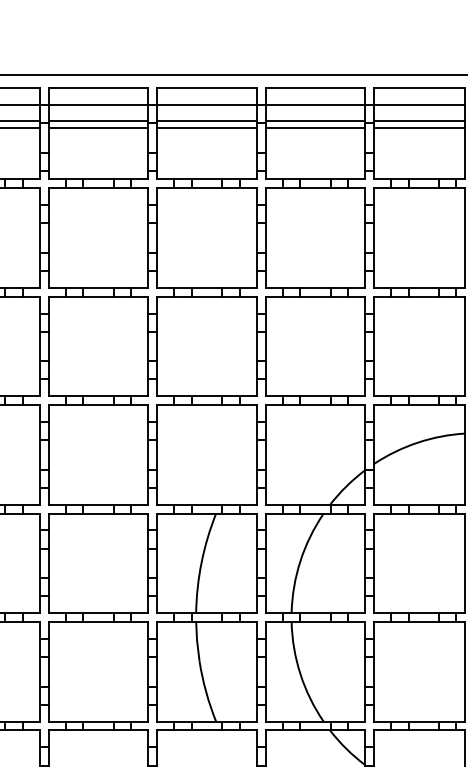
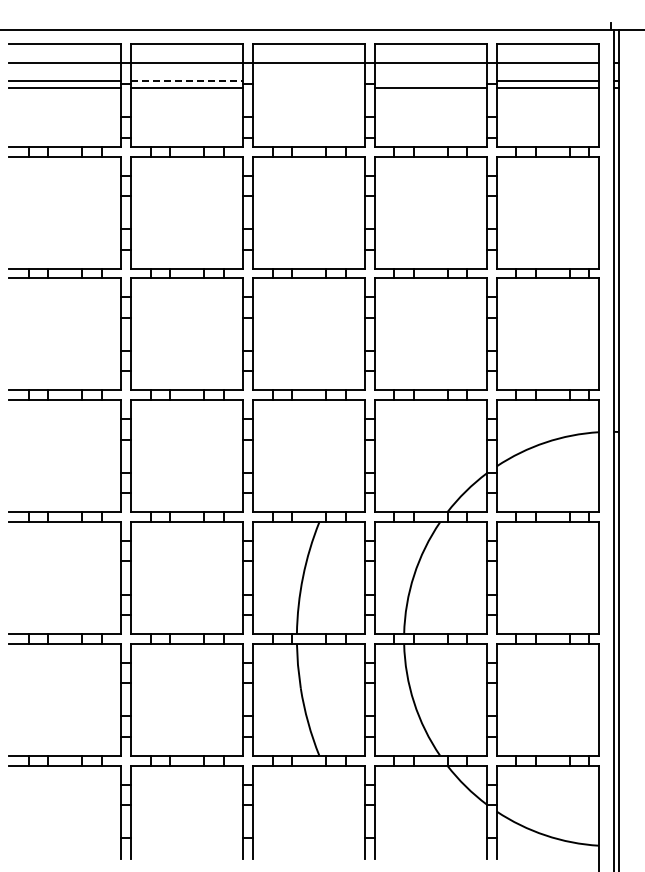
line: (98, 120) -> (187, 80), solid -> dashed
line: (207, 120) -> (309, 80), removed
line: (315, 120) -> (430, 80), removed
line: (207, 127) -> (309, 88), removed

